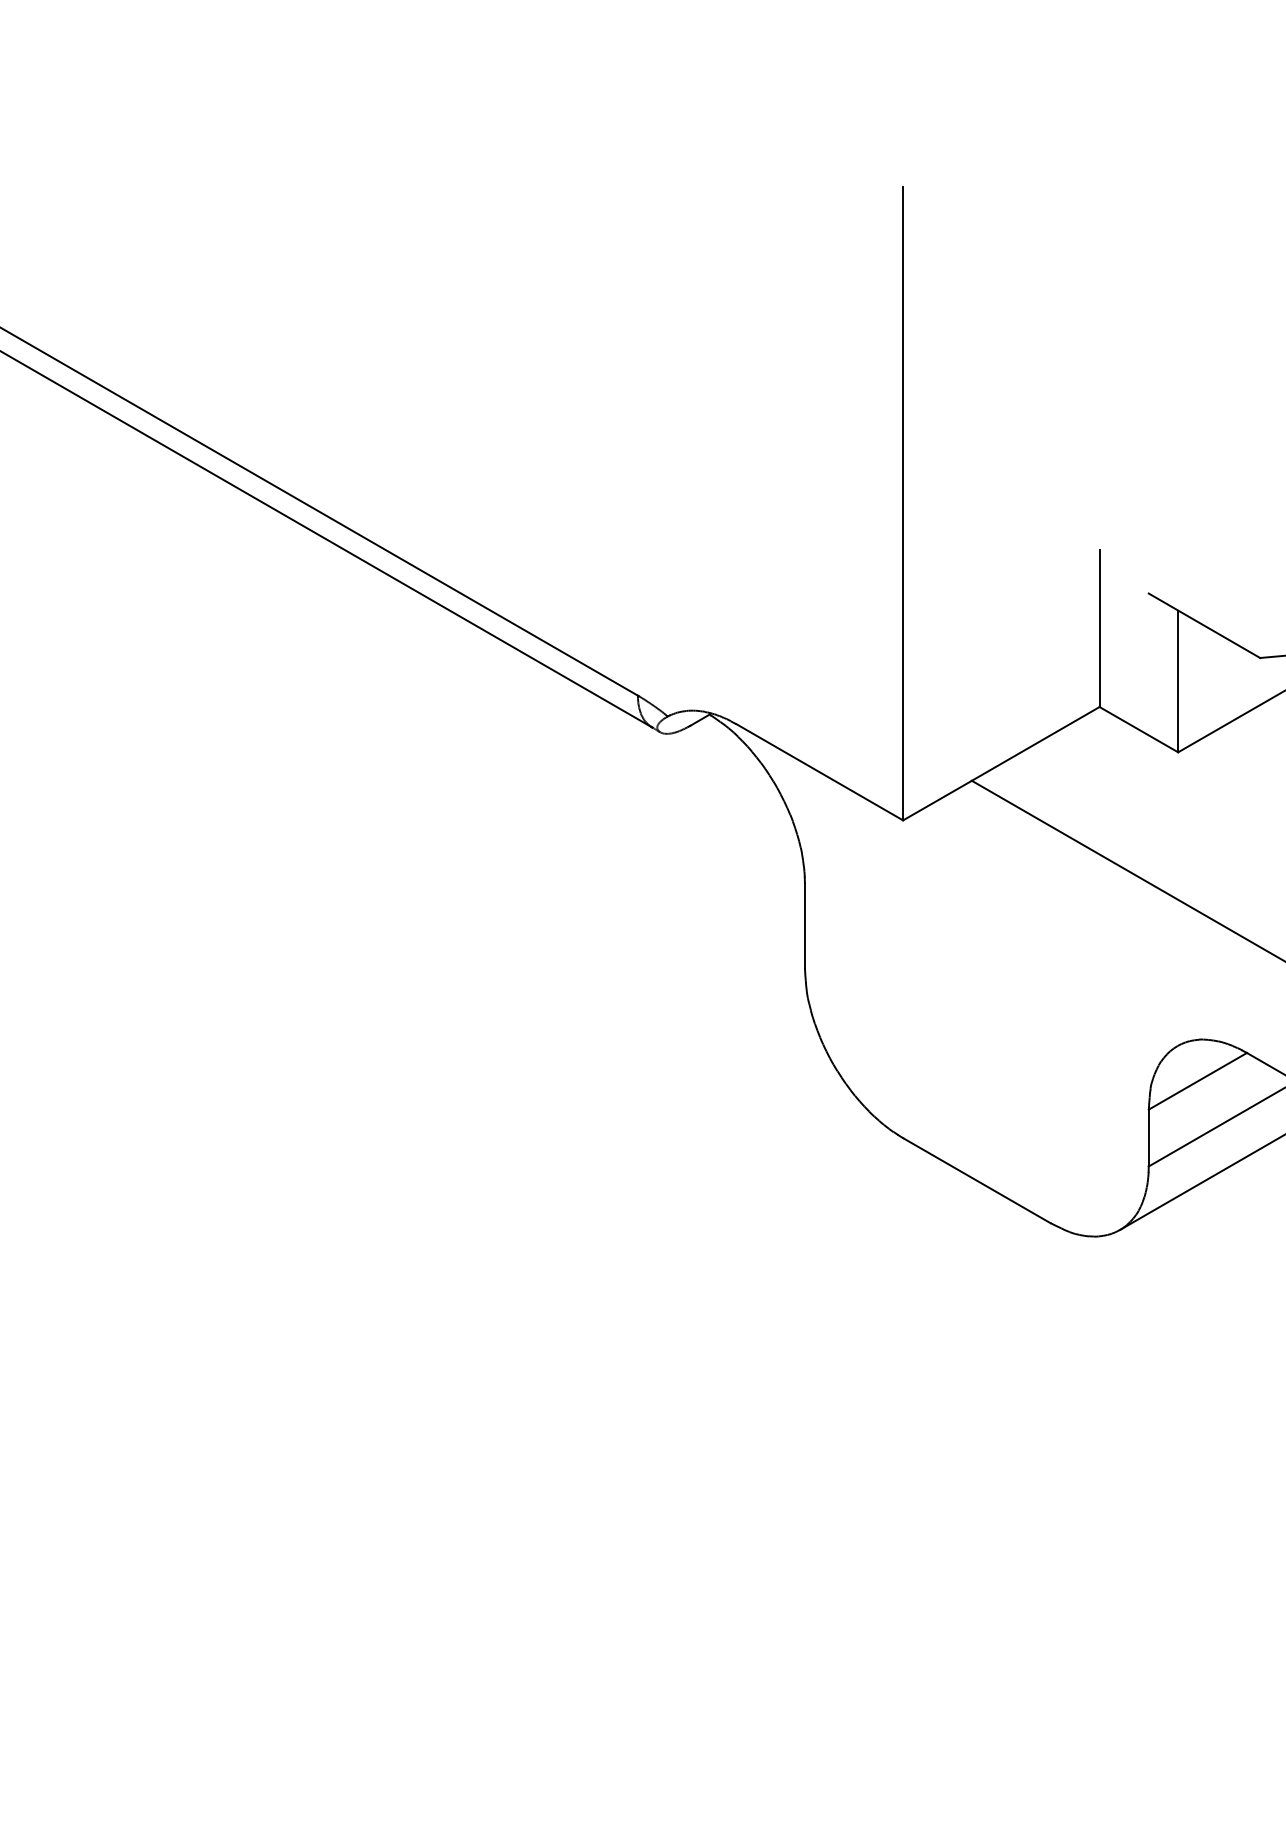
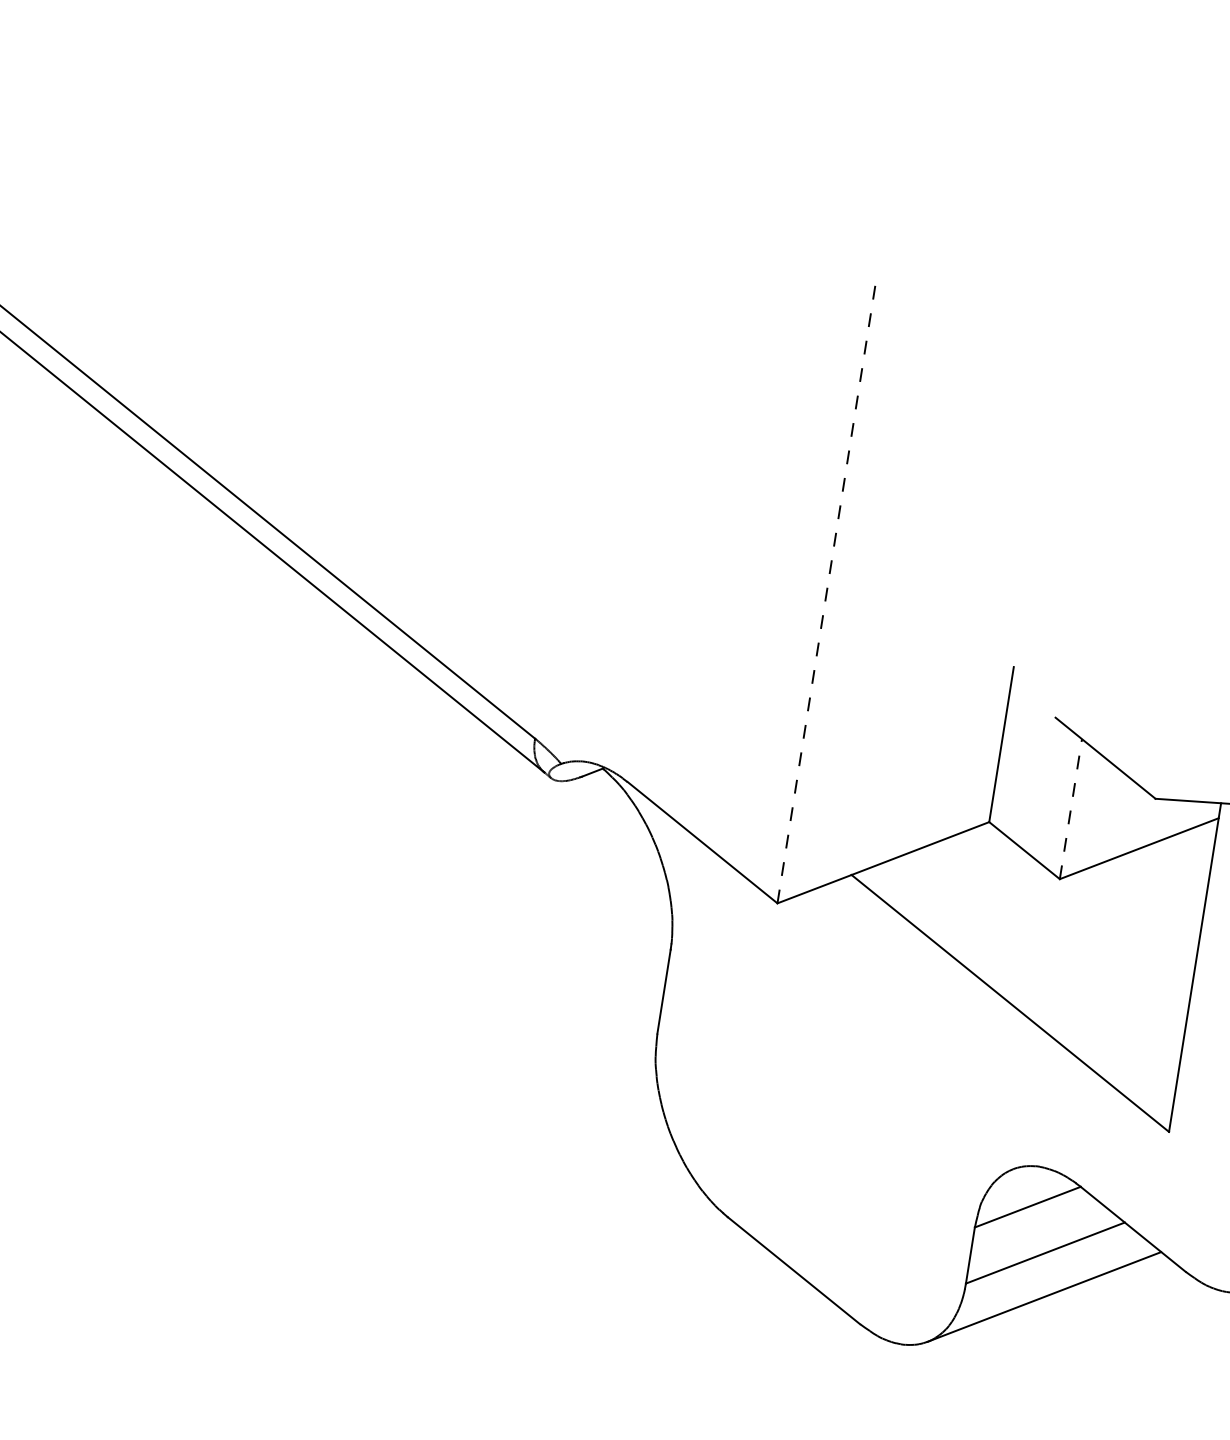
line: (903, 503) -> (827, 590), solid -> dashed
line: (1178, 681) -> (1071, 809), solid -> dashed

